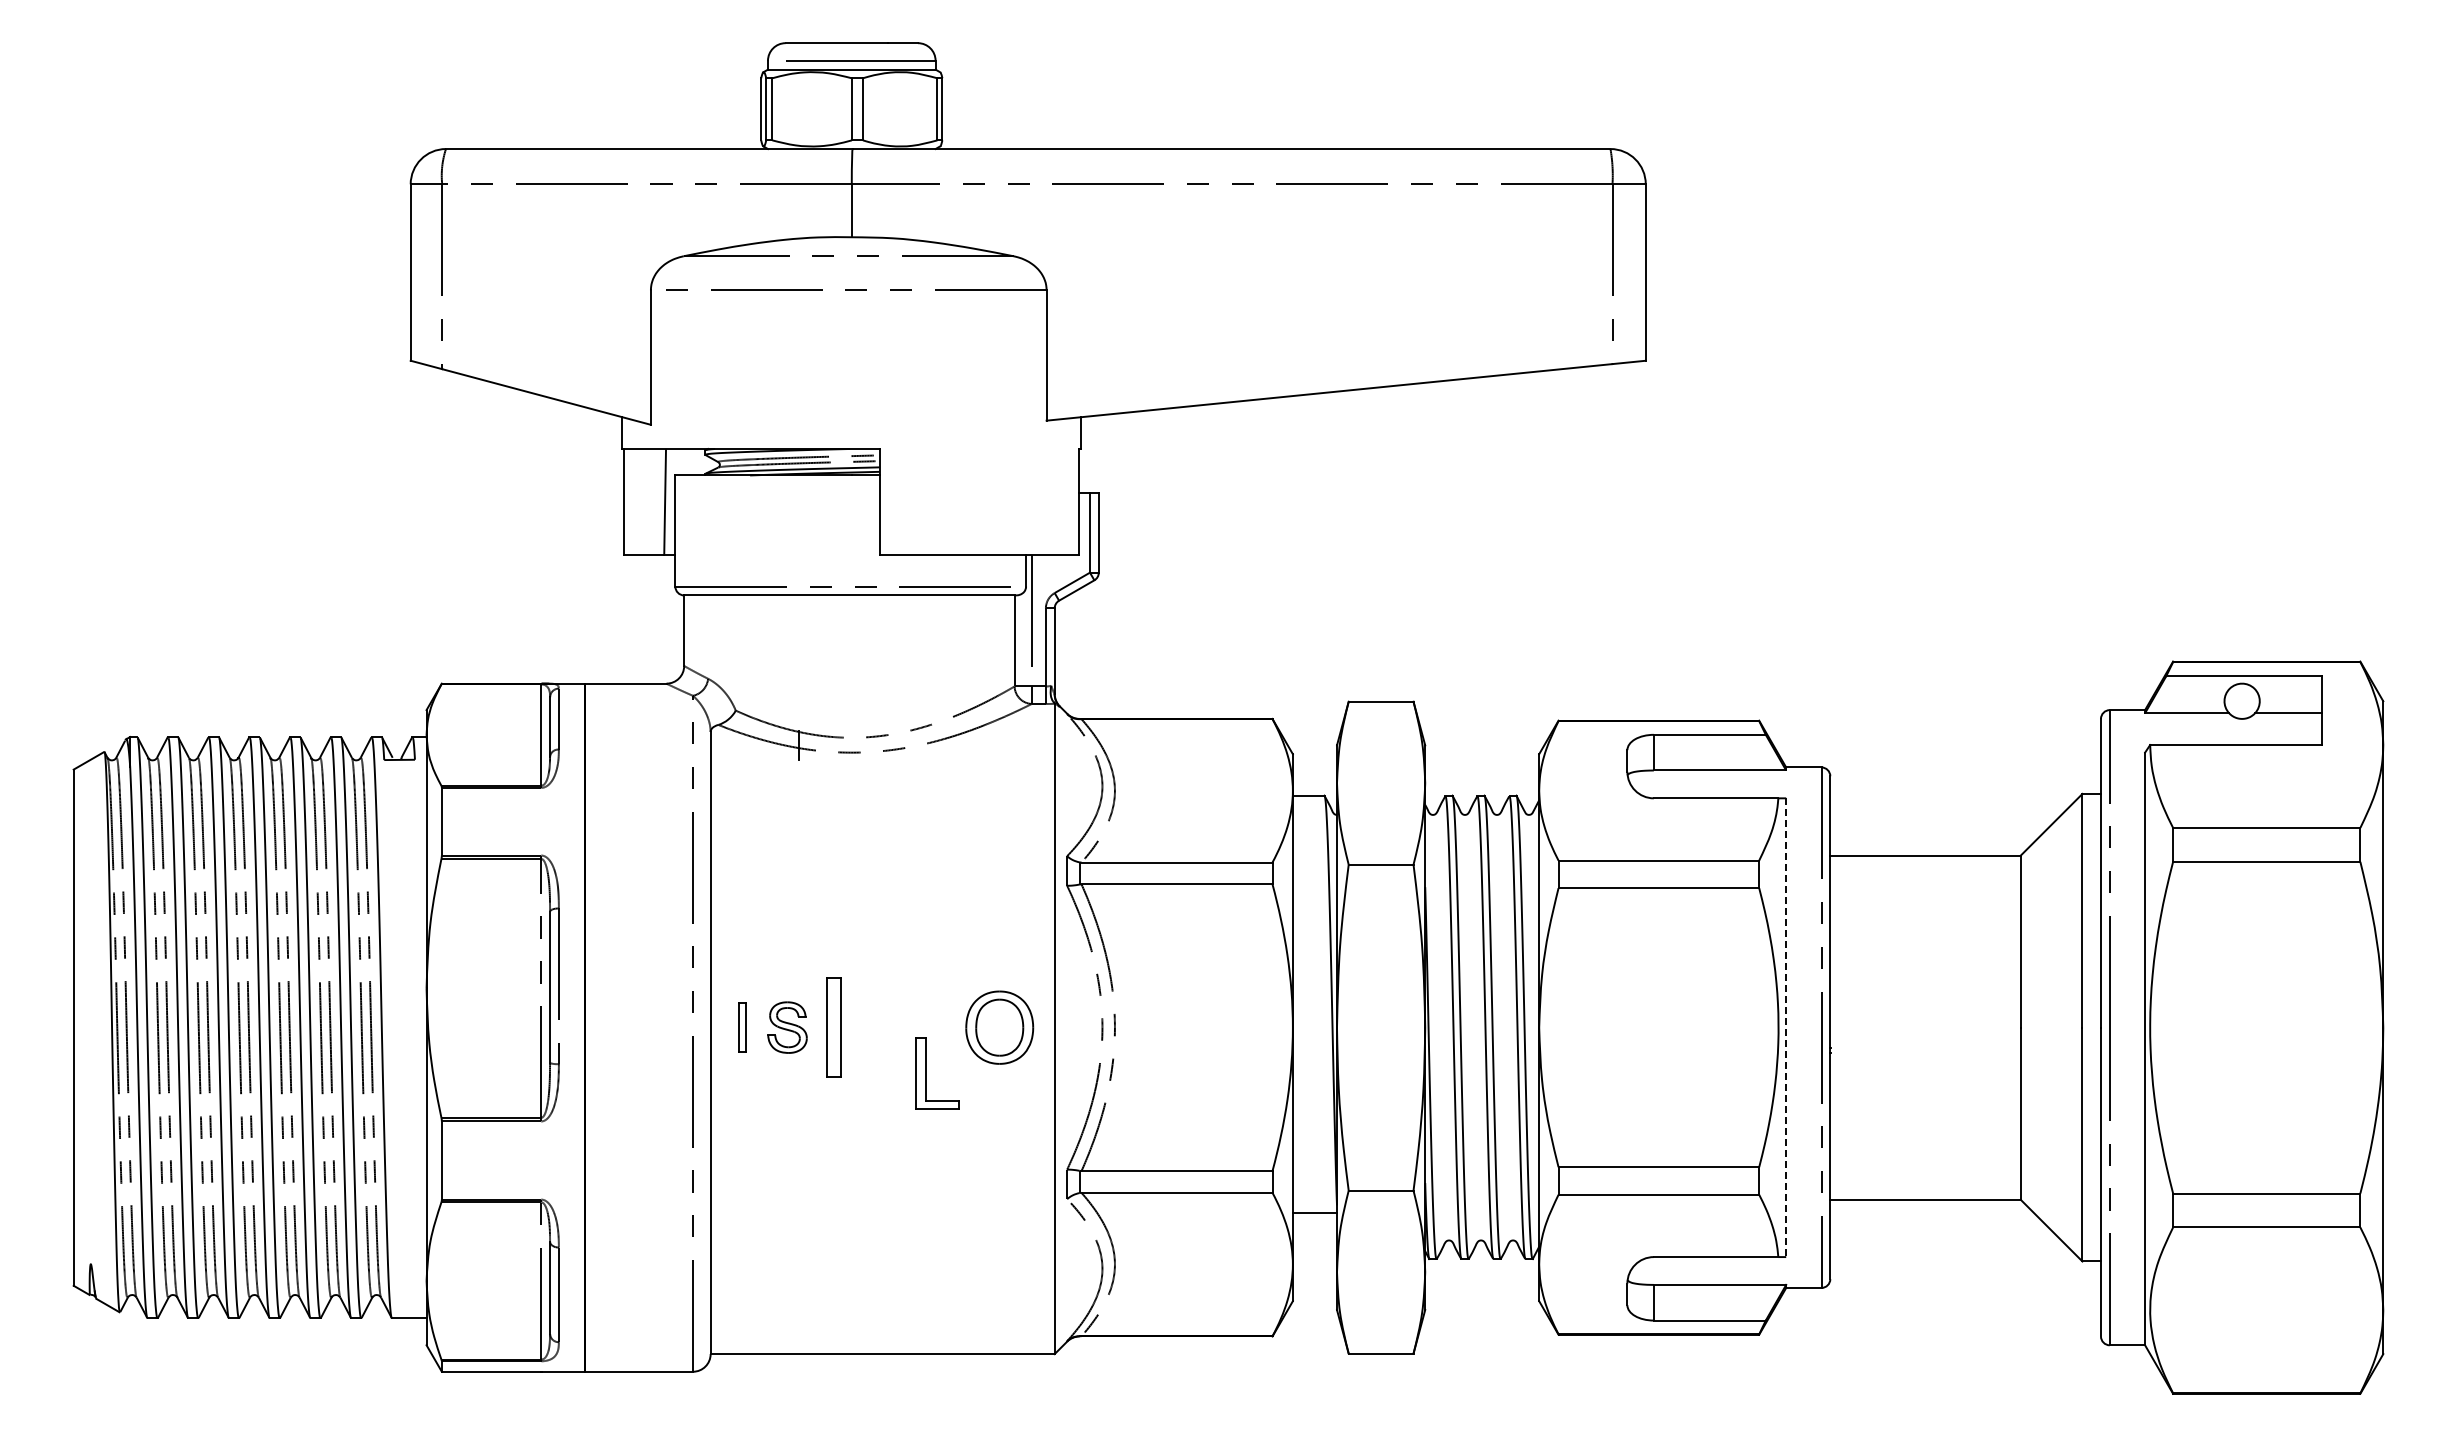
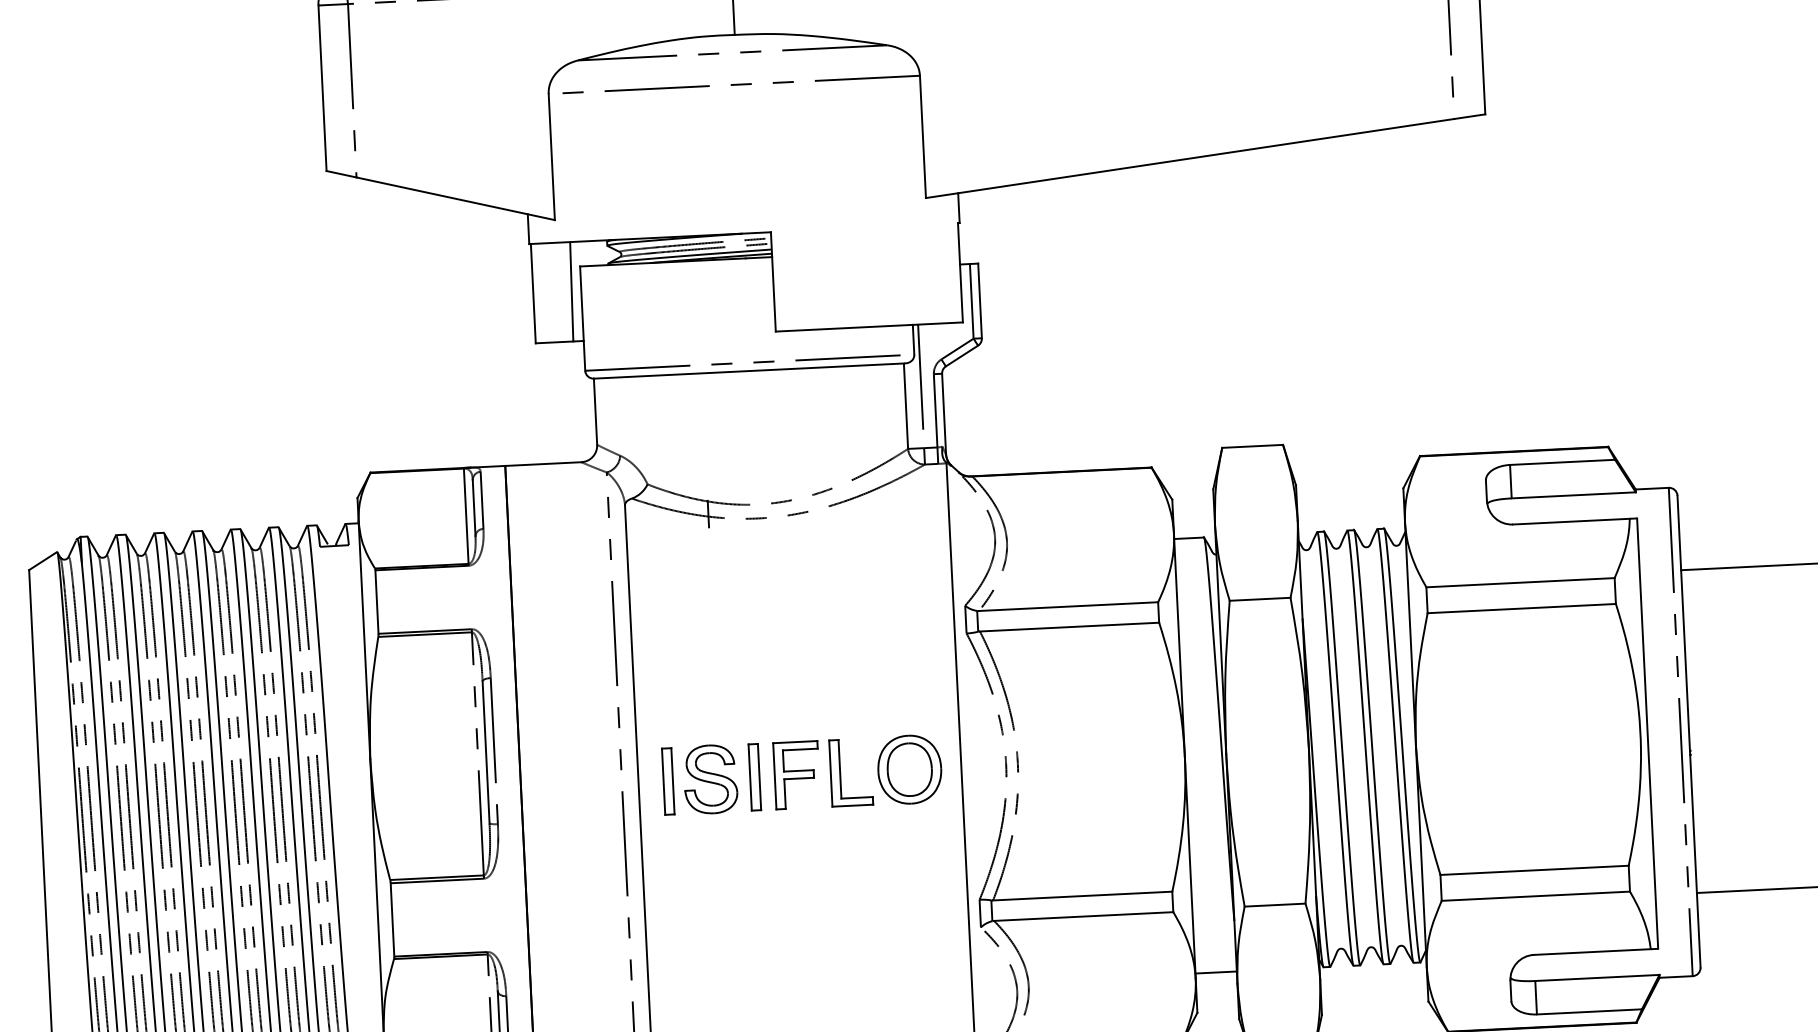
part: (741, 1027) -> (667, 781), size x1.43
part: (787, 1027) -> (710, 779), size x1.43
part: (834, 1027) -> (754, 777), size x0.71
part: (879, 1027) -> (796, 775), added
line: (1786, 1028) -> (1647, 734), dashed -> solid
part: (926, 1073) -> (841, 772), moved
line: (1314, 1213) -> (1215, 972), moved

